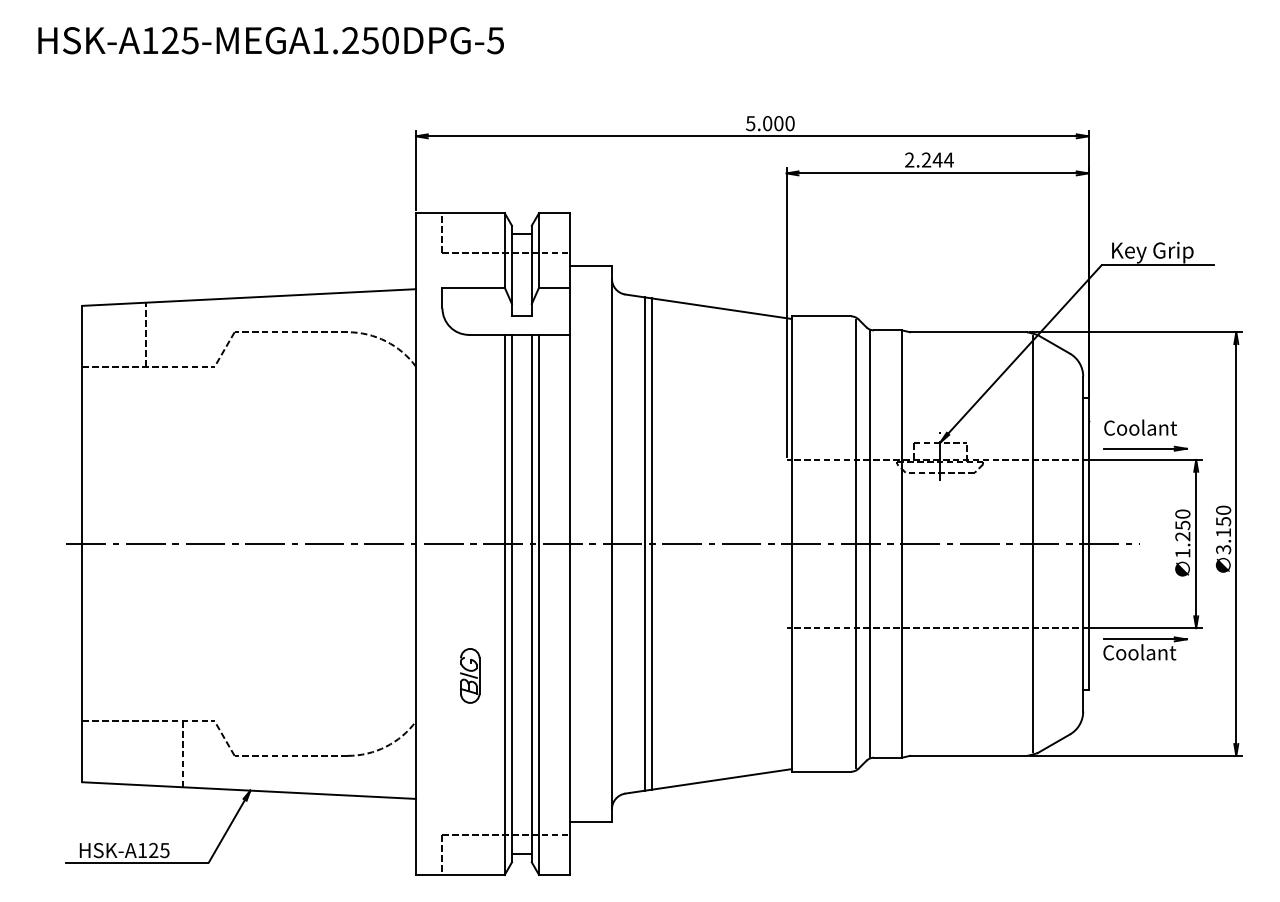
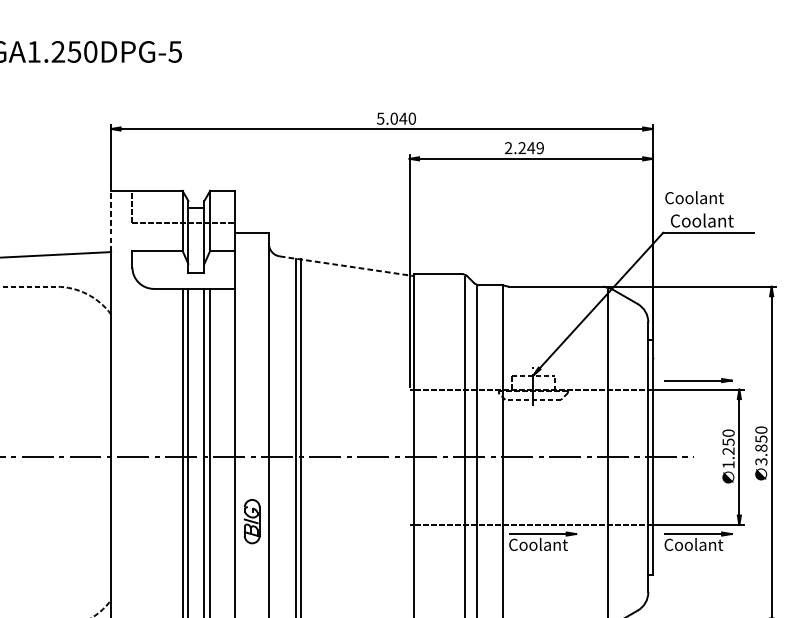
text: (778, 123) -> (403, 118), 5.000 -> 5.040
text: (948, 159) -> (539, 147), 2.244 -> 2.249
line: (416, 250) -> (111, 220), solid -> dashed
text: (1152, 252) -> (704, 222), Key Grip -> Coolant
line: (709, 306) -> (347, 266), solid -> dashed
text: (1140, 427) -> (694, 197), moved
text: (1223, 532) -> (761, 448), 3.150 -> 3.850
part: (952, 648) -> (543, 541), added
part: (470, 675) -> (252, 521), moved

